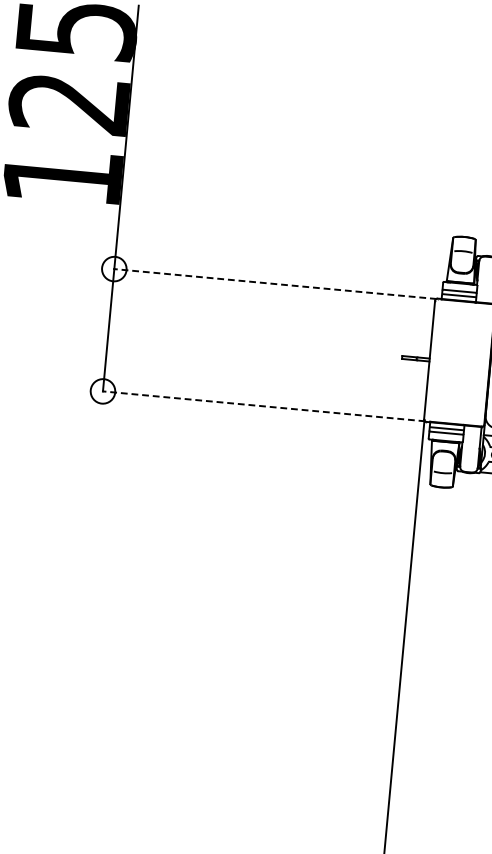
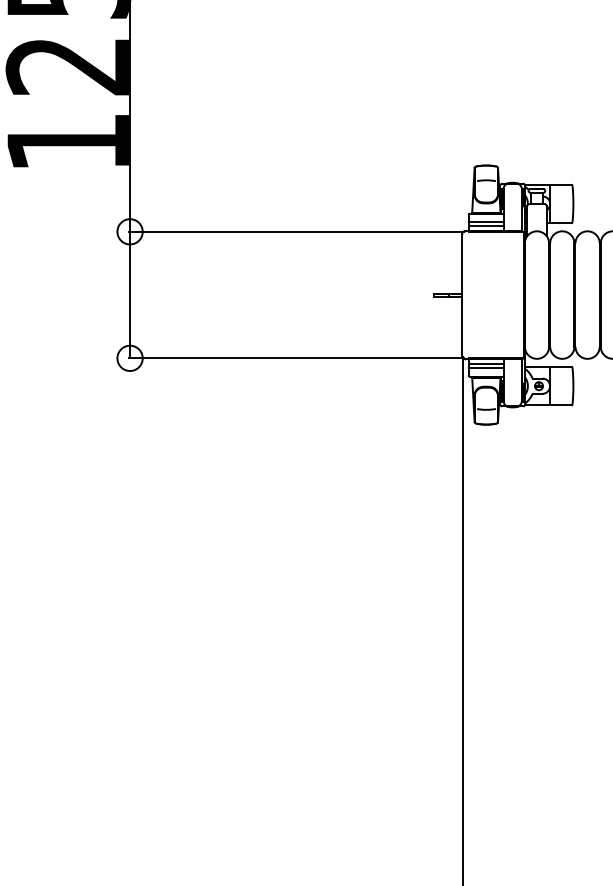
line: (274, 283) -> (295, 231), dashed -> solid
line: (262, 406) -> (295, 358), dashed -> solid

